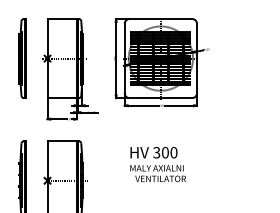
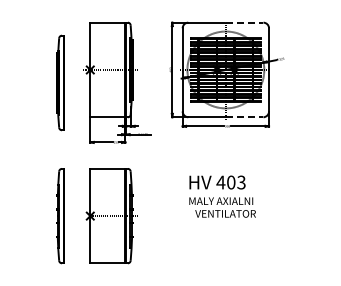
line: (176, 18) -> (244, 22), solid -> dashed
part: (22, 58) -> (60, 82), moved
line: (176, 98) -> (244, 117), solid -> dashed
text: (164, 152) -> (230, 182), 300 -> 403

